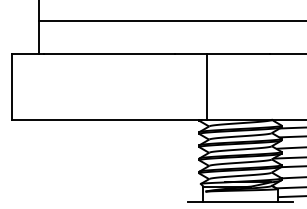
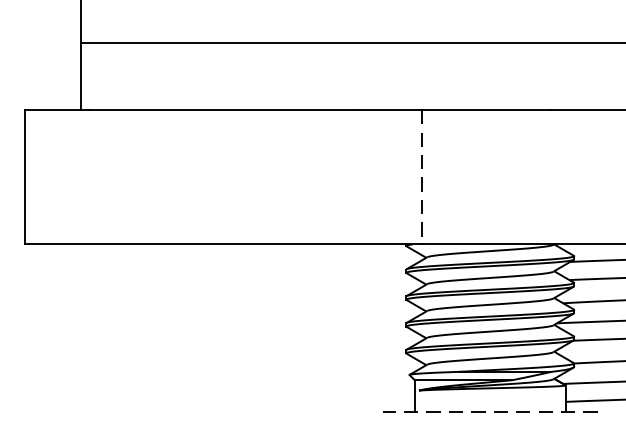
line: (206, 86) -> (420, 176), solid -> dashed
line: (240, 202) -> (490, 412), solid -> dashed

